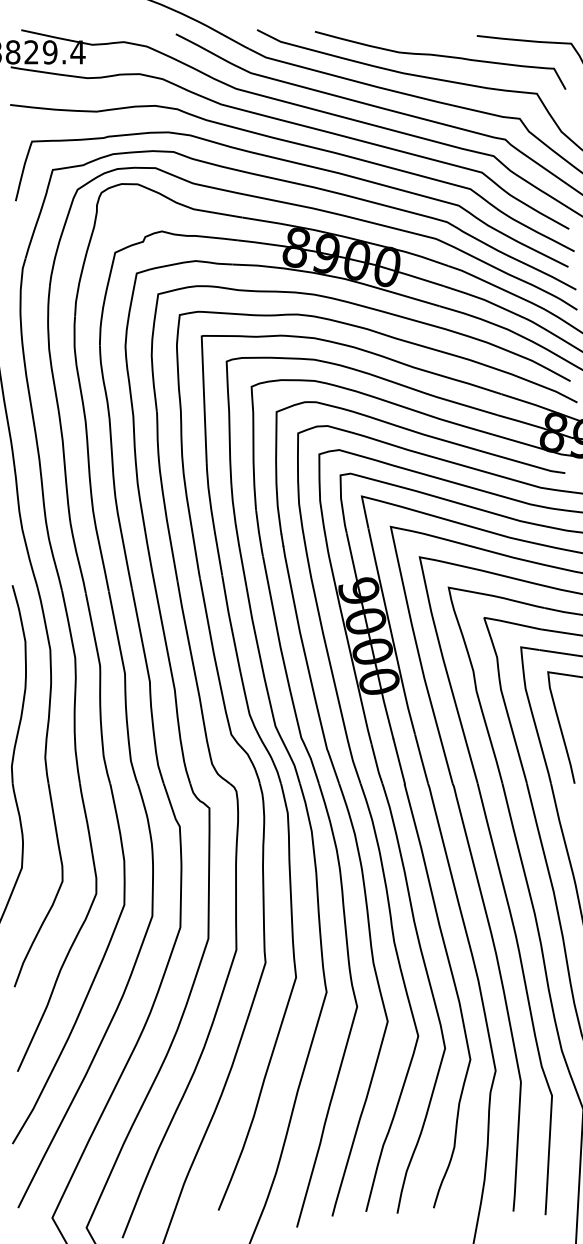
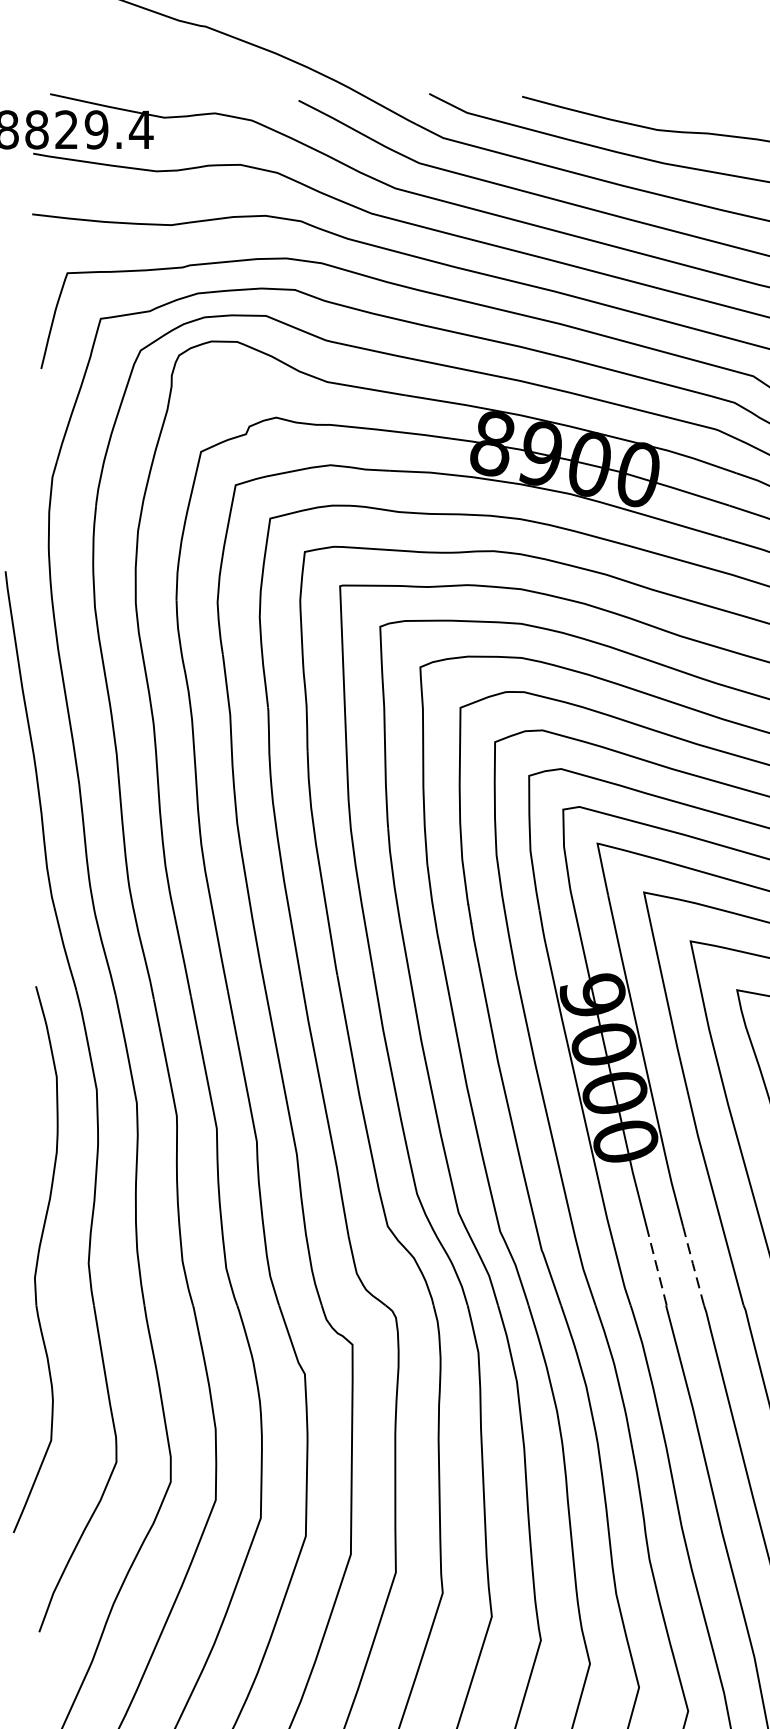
line: (421, 757) -> (693, 1263), solid -> dashed
line: (399, 761) -> (657, 1269), solid -> dashed

